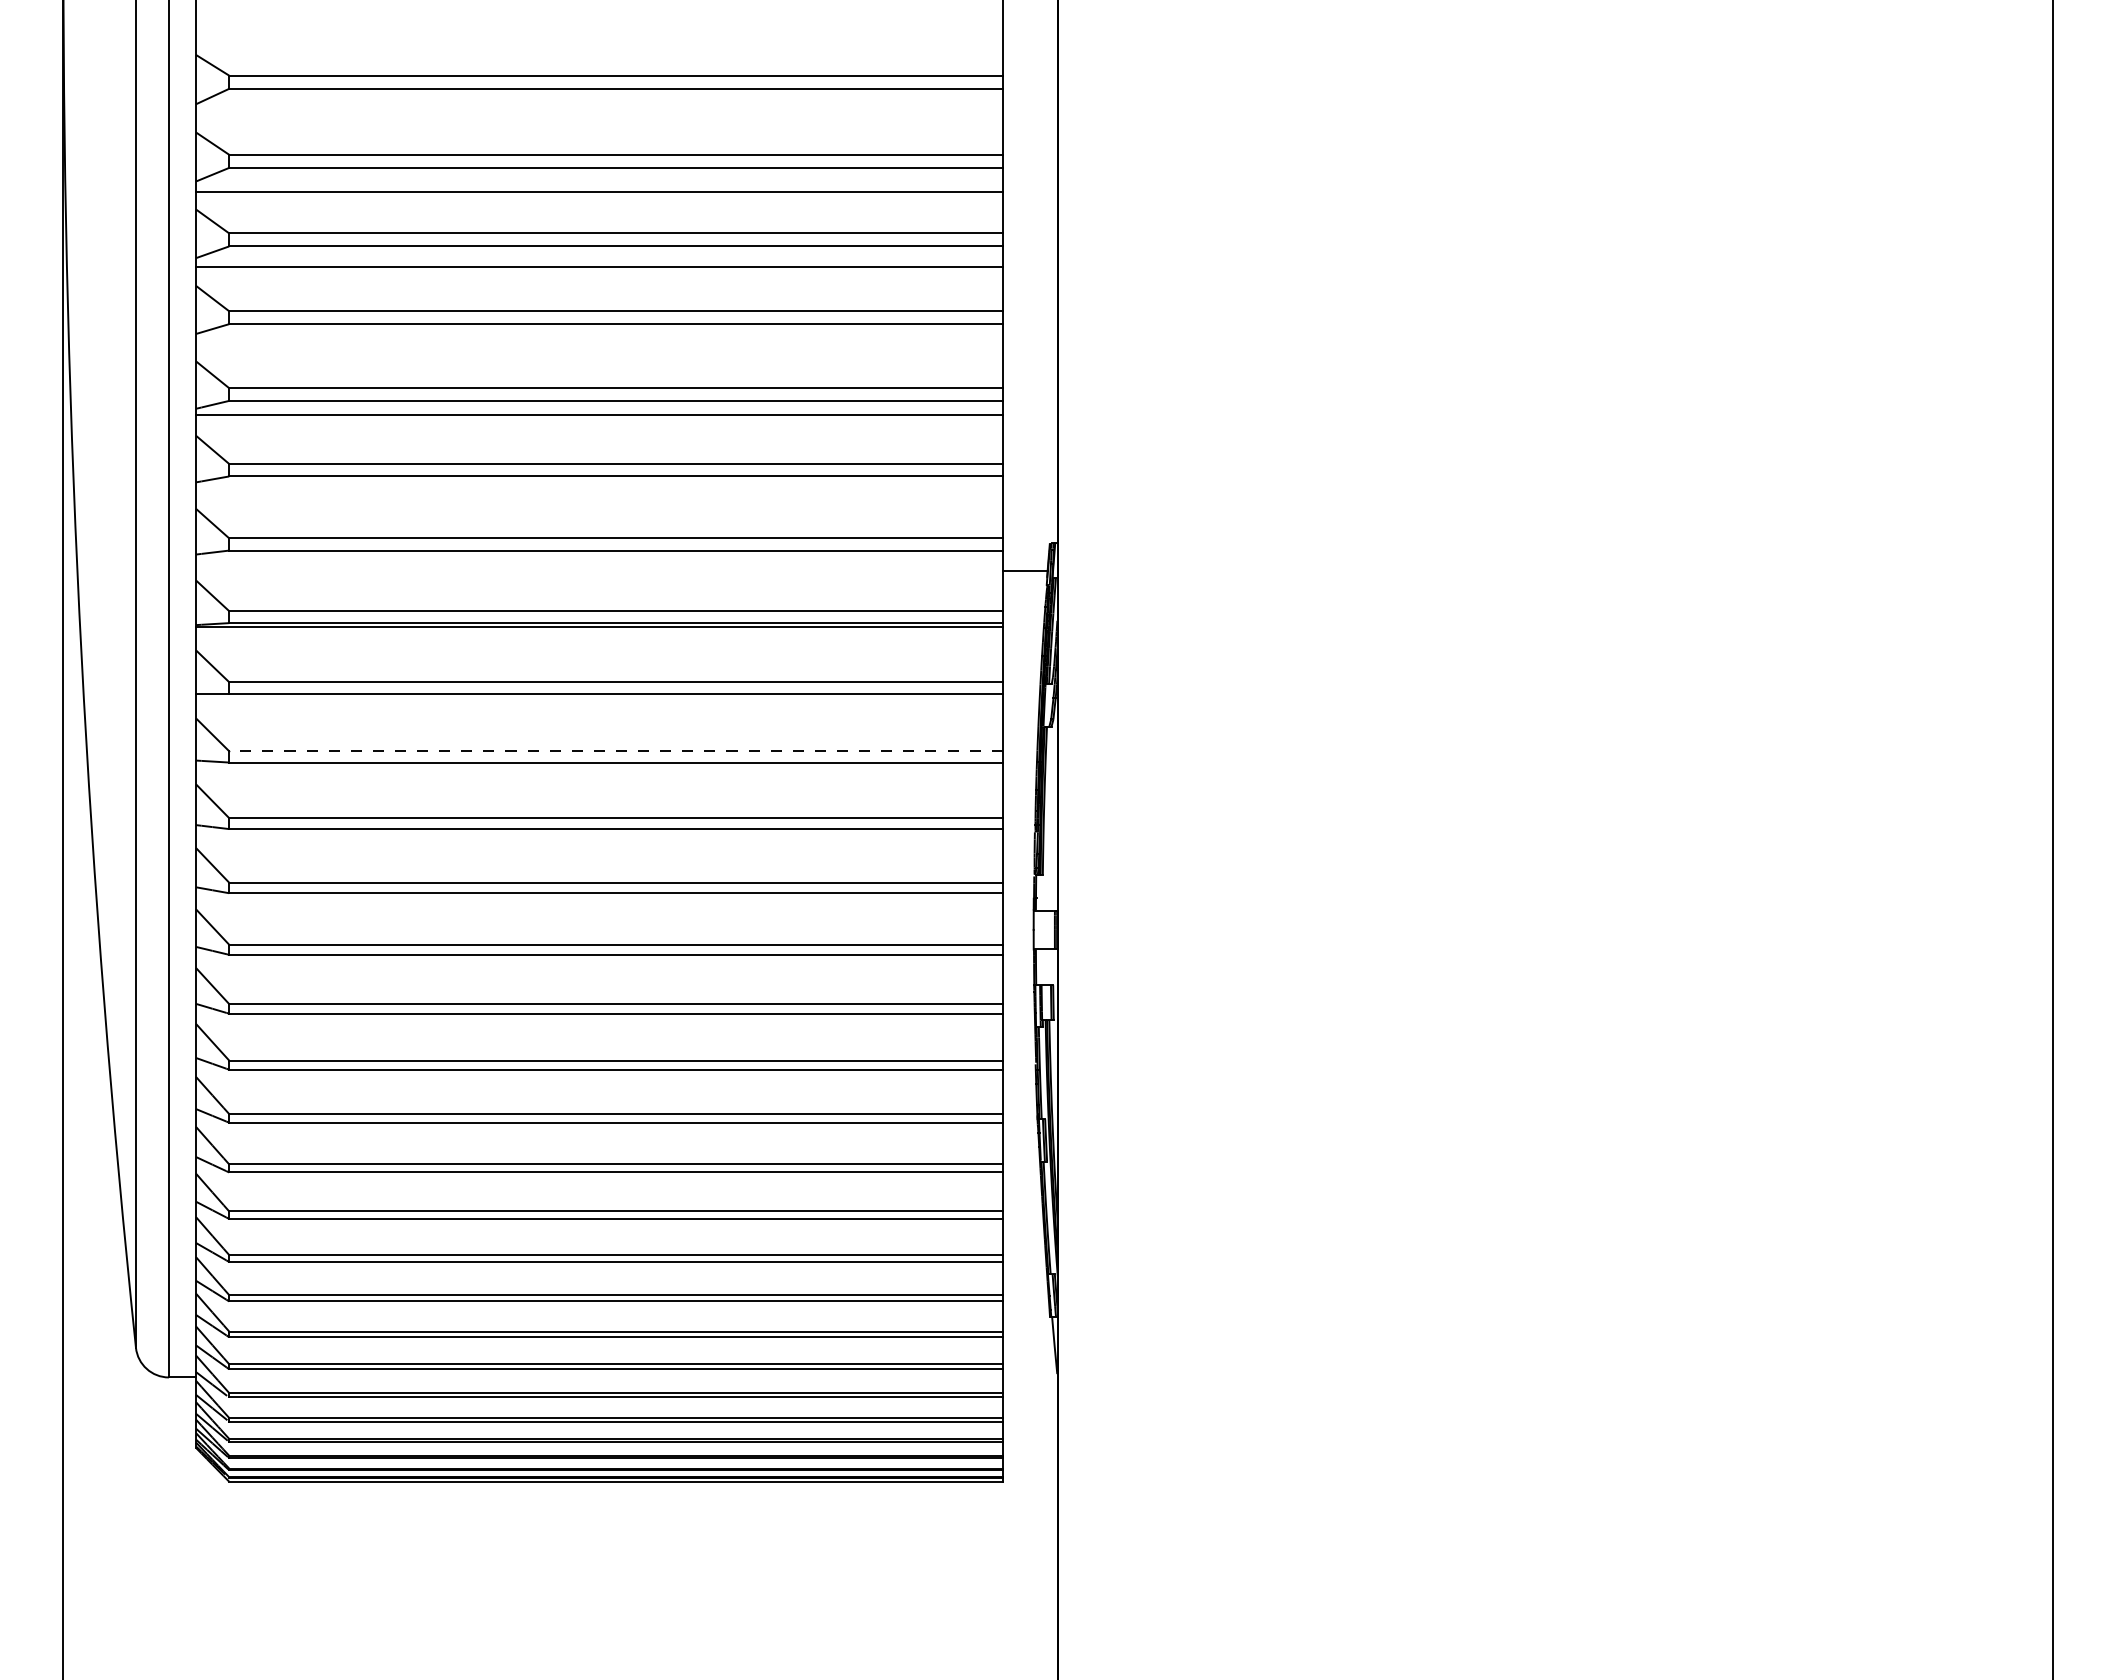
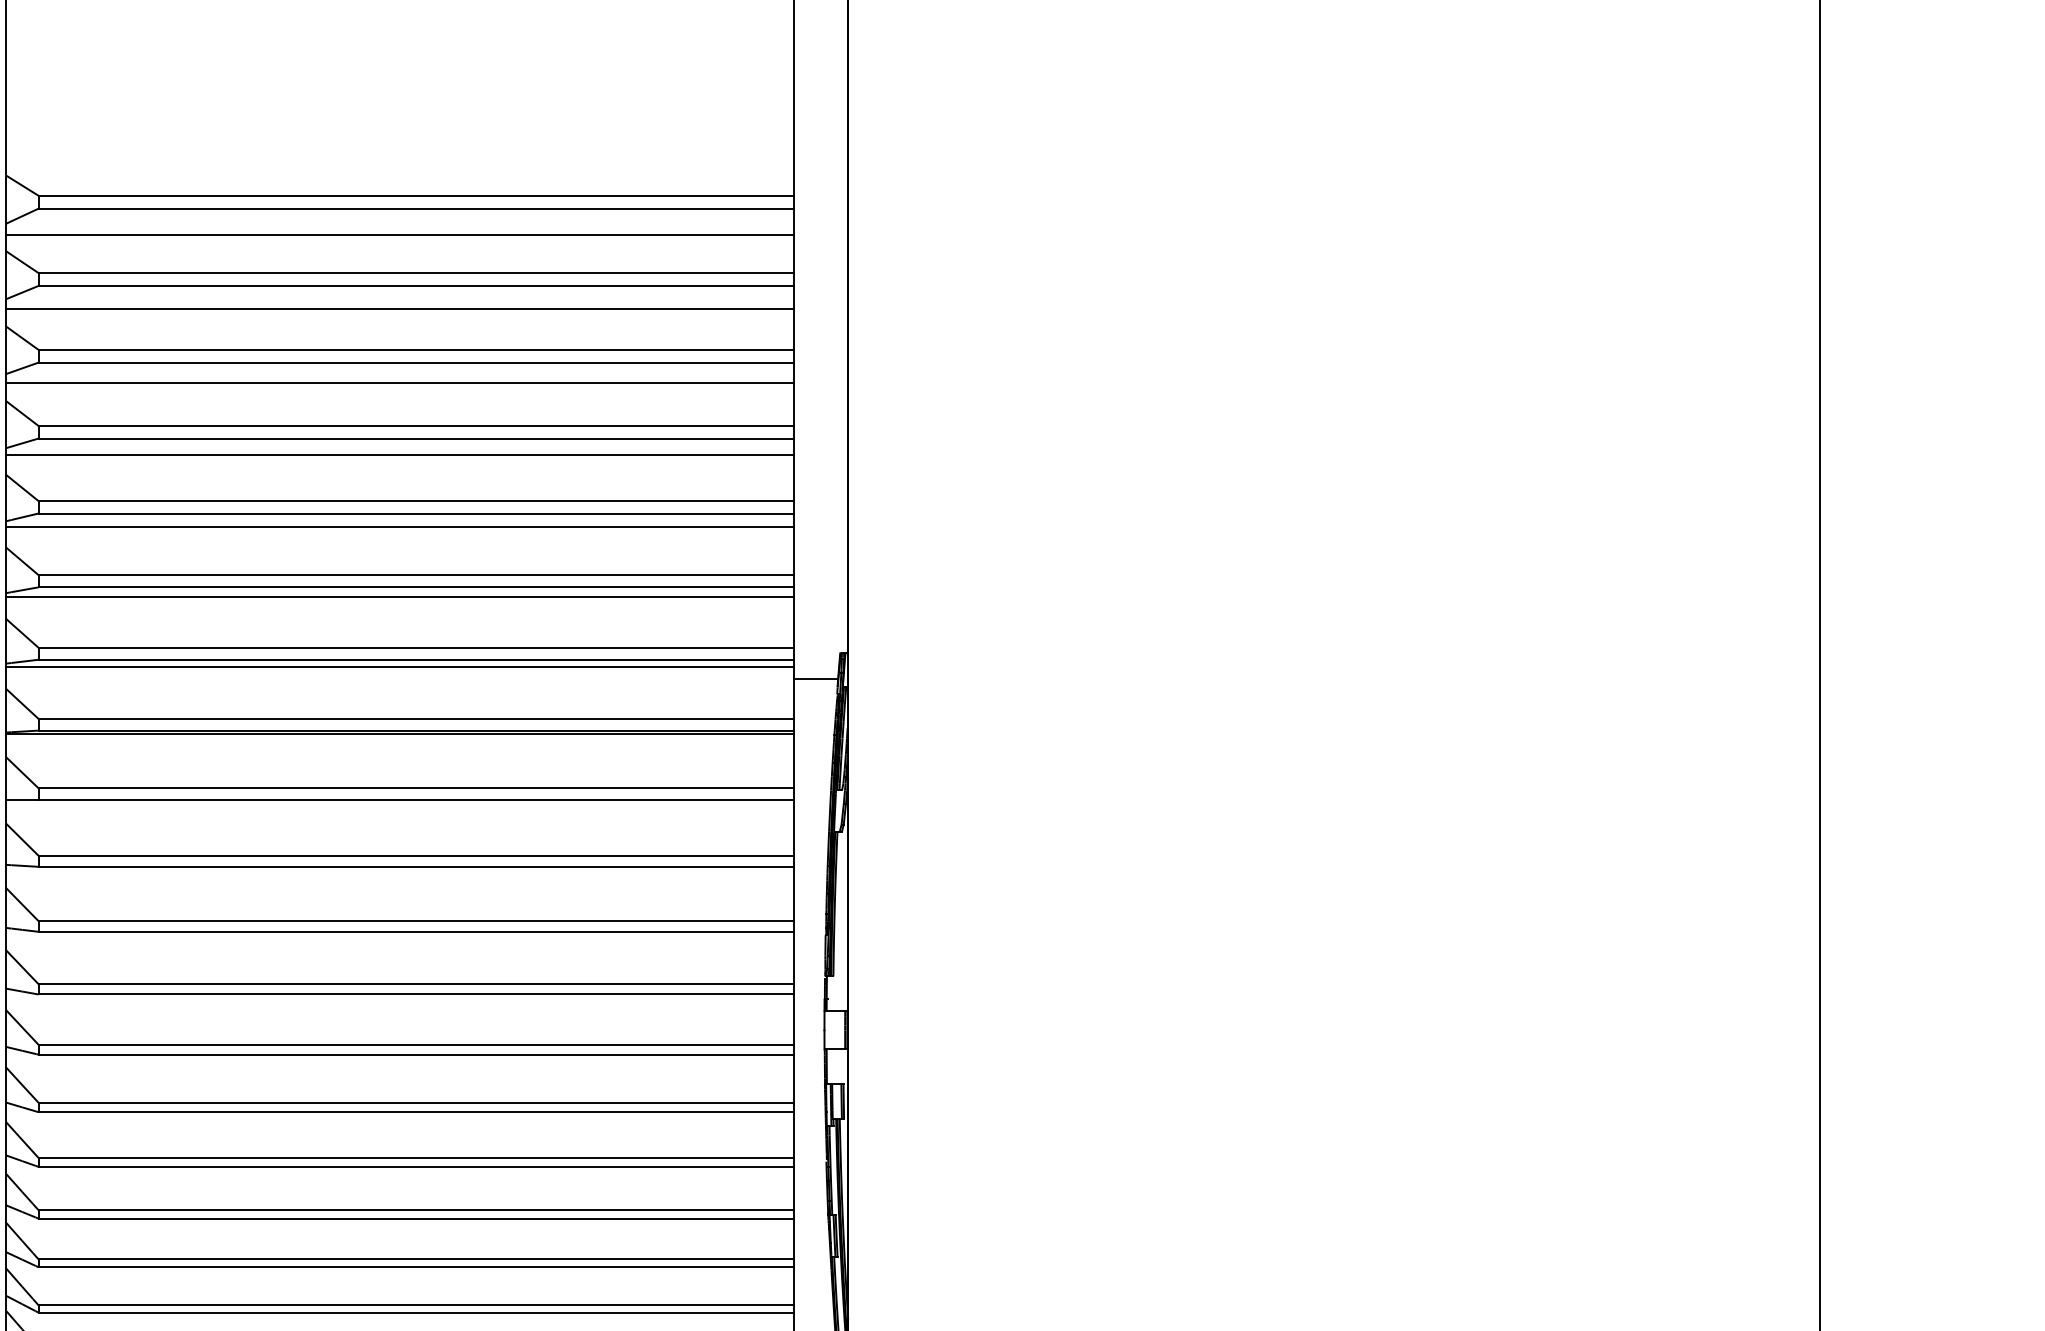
line: (599, 115) -> (400, 234), added
line: (599, 341) -> (400, 455), added
line: (599, 486) -> (400, 597), added
line: (599, 557) -> (400, 666), added
line: (615, 751) -> (415, 856), dashed -> solid

